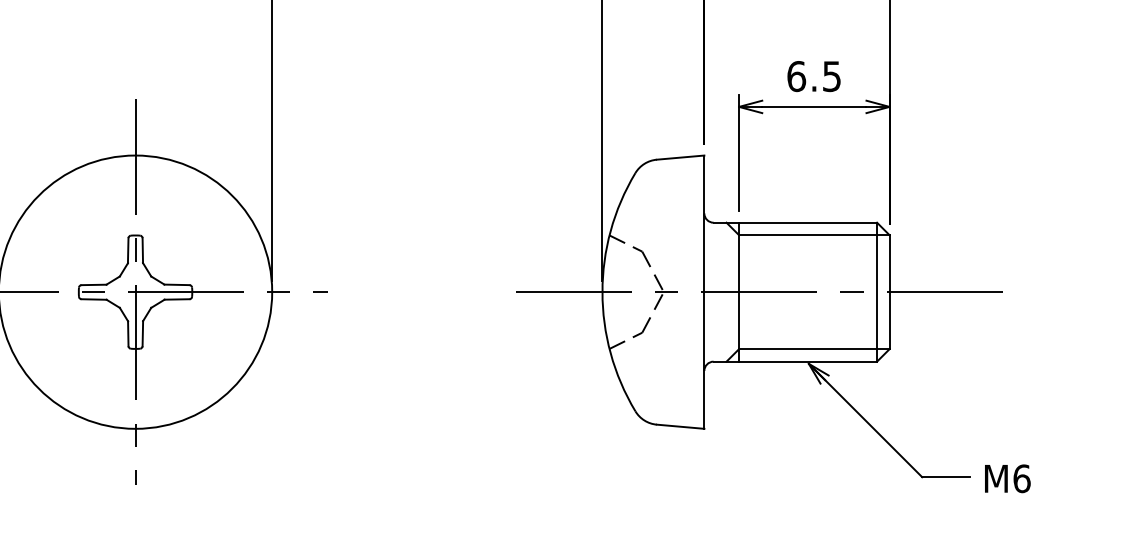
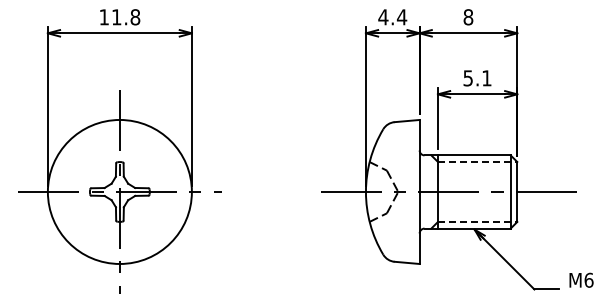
text: (814, 76) -> (477, 78), 6.5 -> 5.1
line: (814, 234) -> (477, 161), solid -> dashed
line: (814, 348) -> (477, 221), solid -> dashed
text: (1007, 477) -> (581, 279), moved

